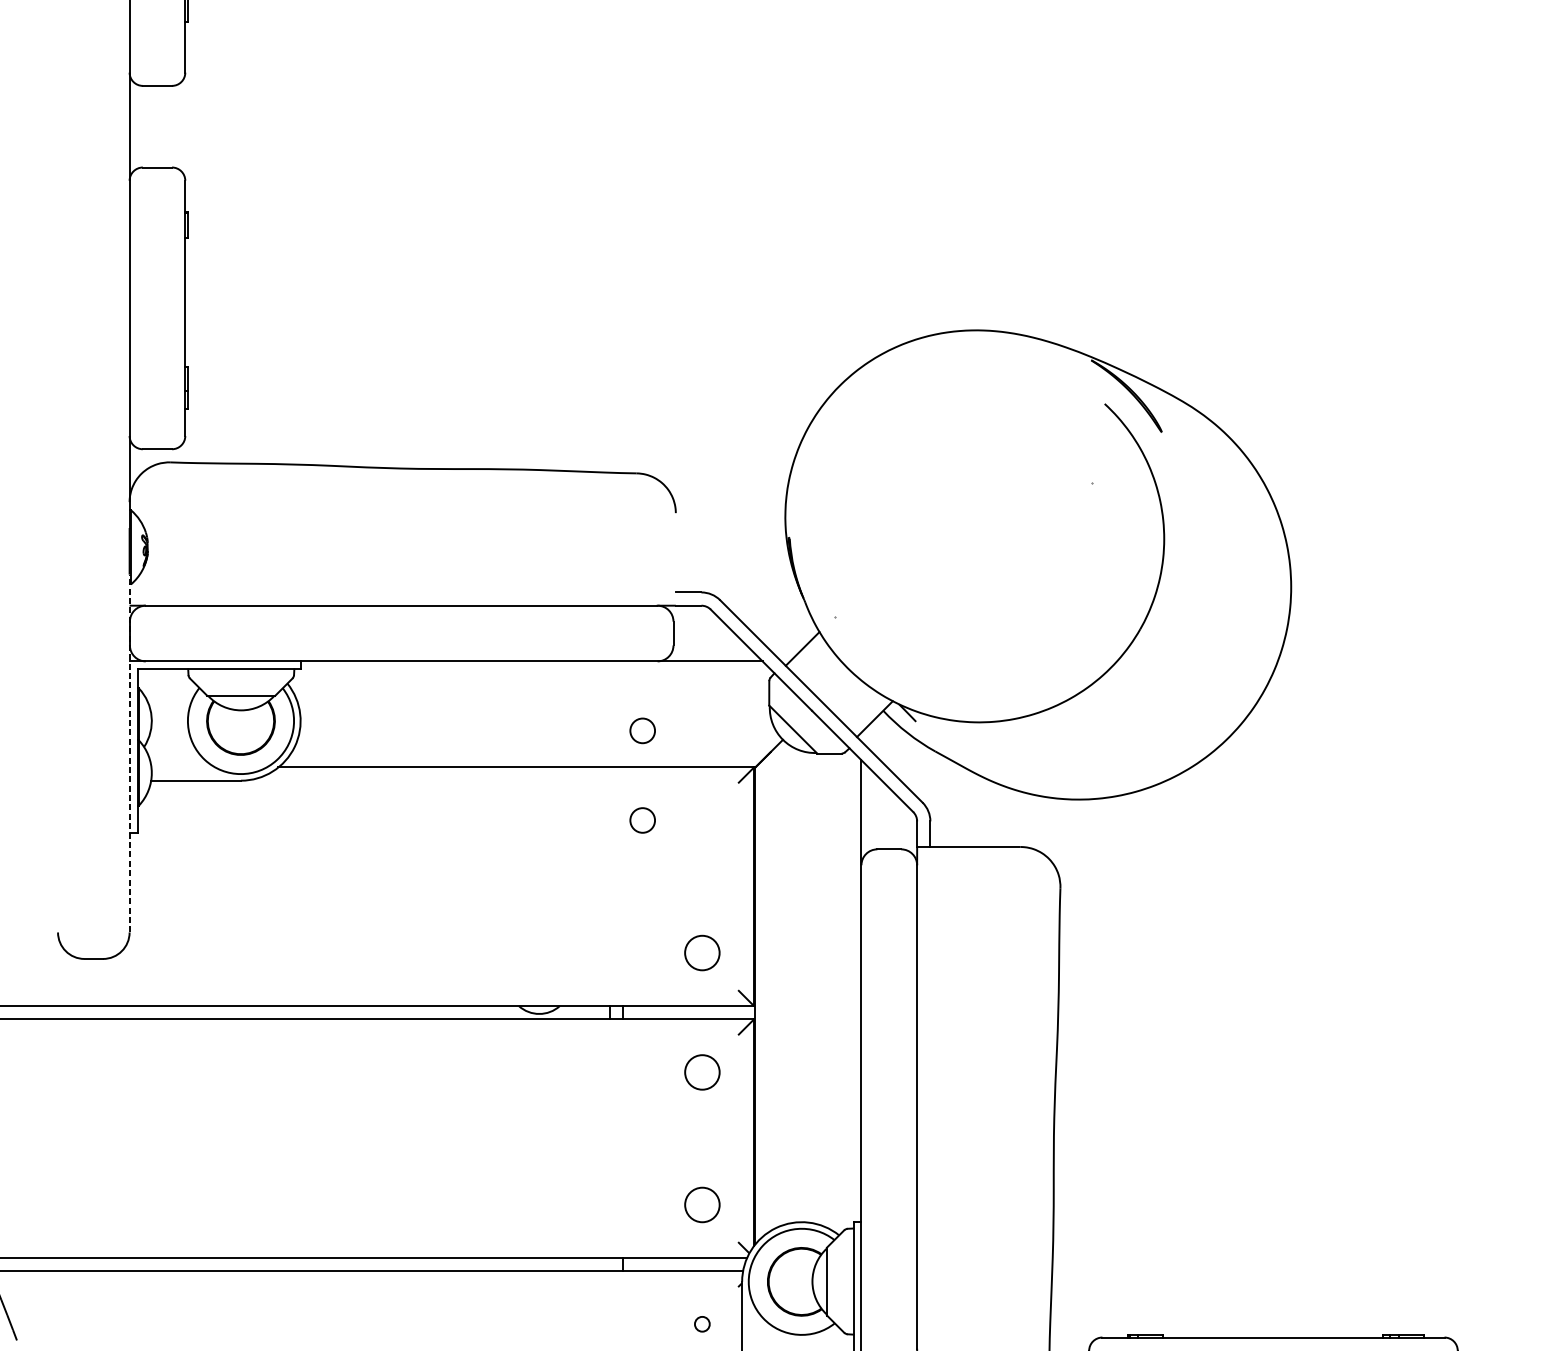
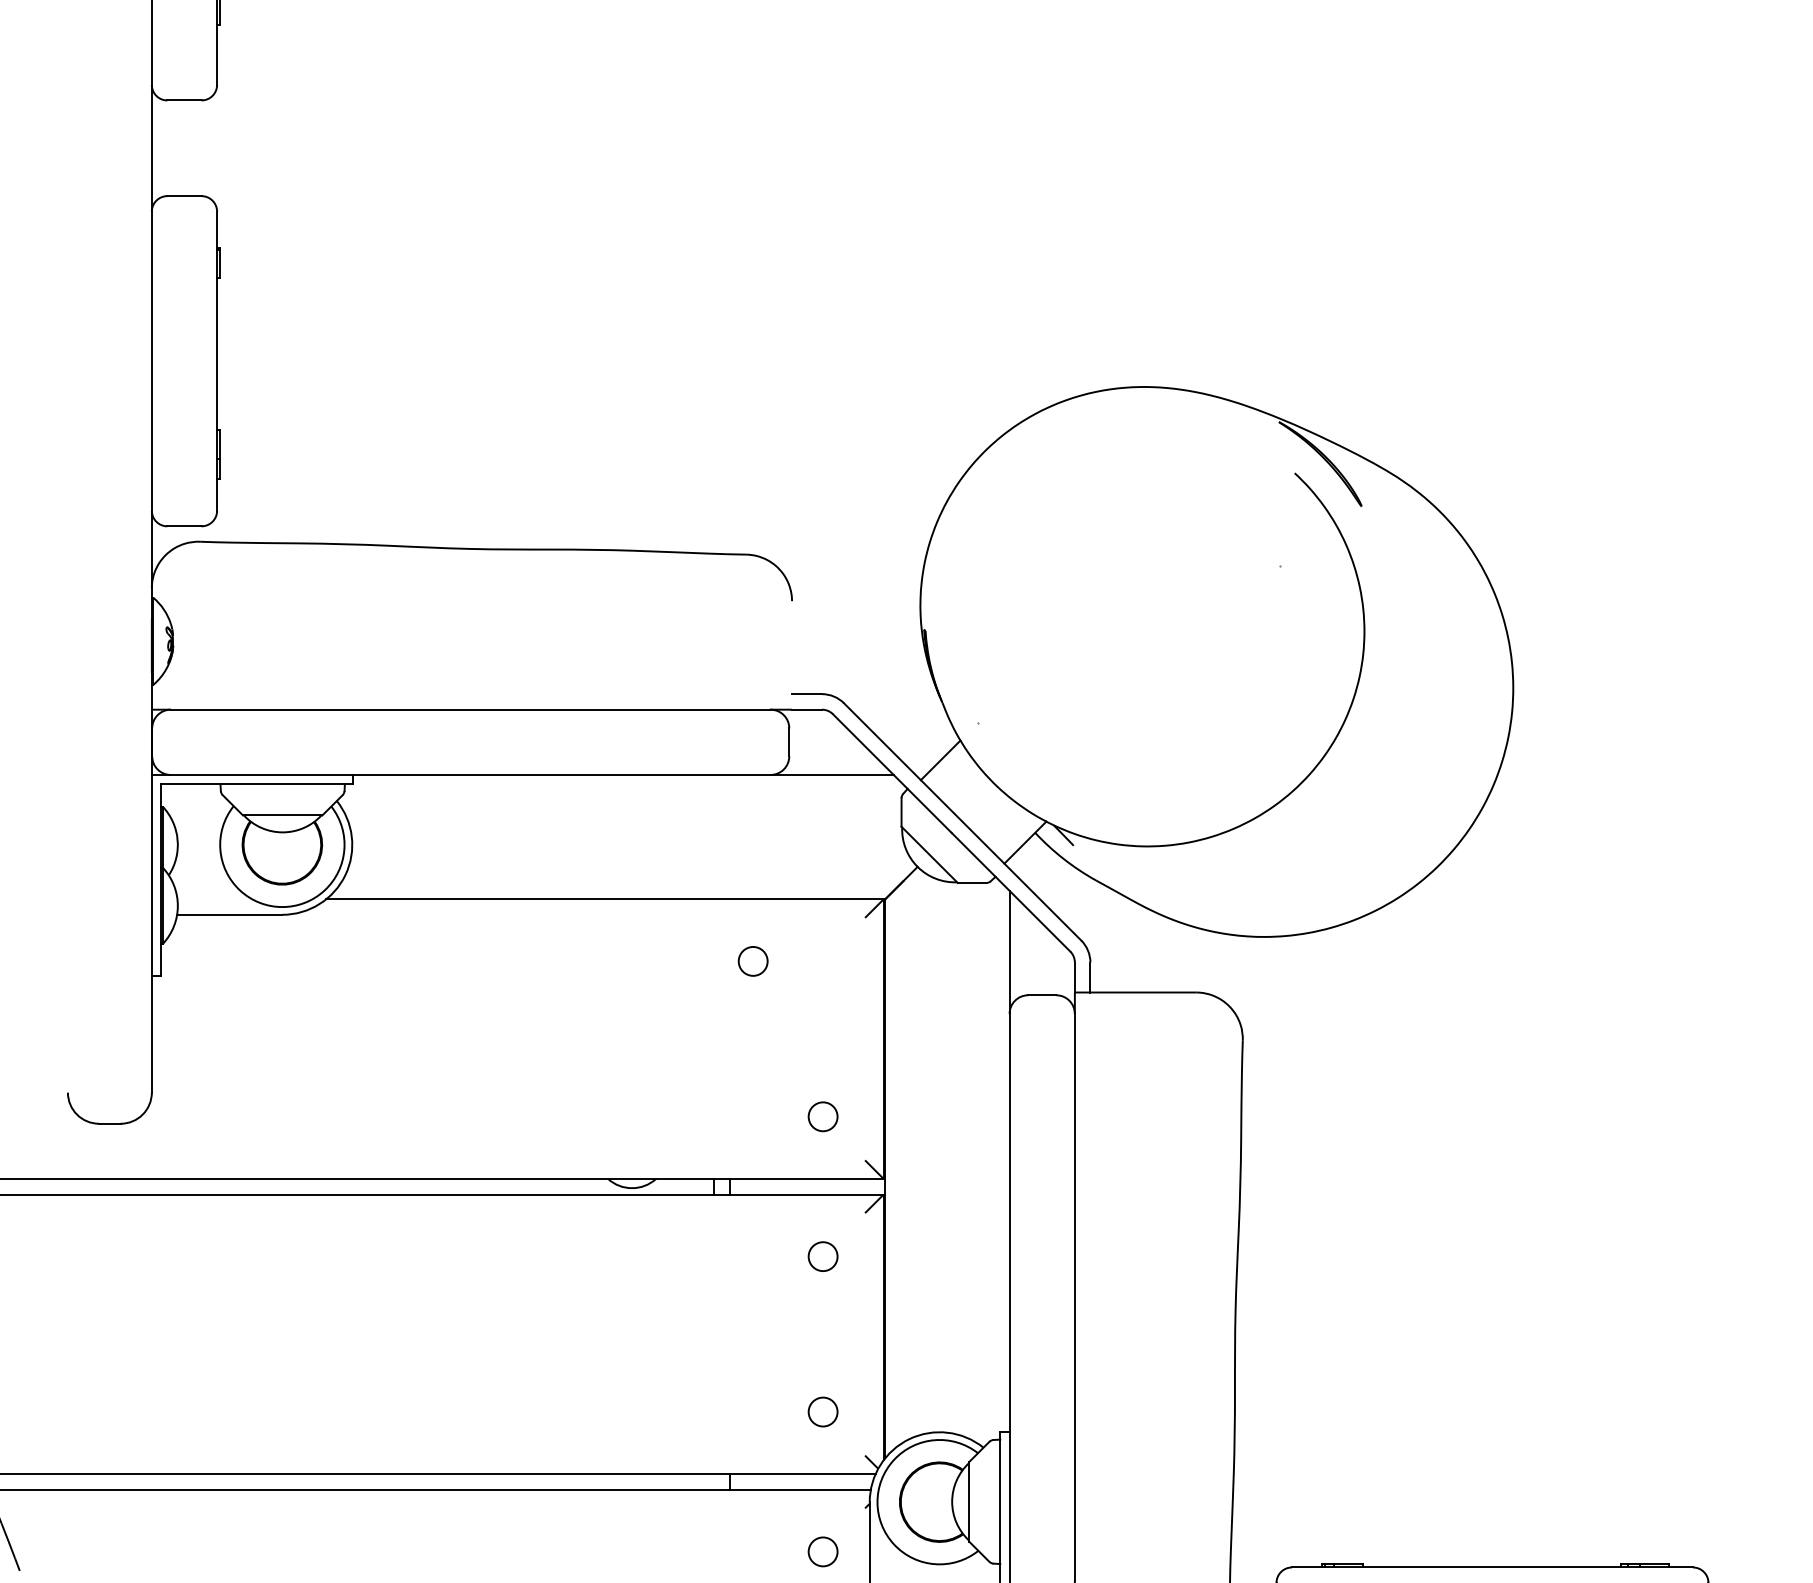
circle: (642, 730) -> (752, 856), removed
line: (129, 753) -> (151, 882), dashed -> solid
circle: (701, 952) -> (822, 1116), size x0.71
circle: (701, 1072) -> (822, 1256), size x0.71
circle: (701, 1204) -> (822, 1411), size x0.71
circle: (701, 1323) -> (822, 1551), size x1.67

